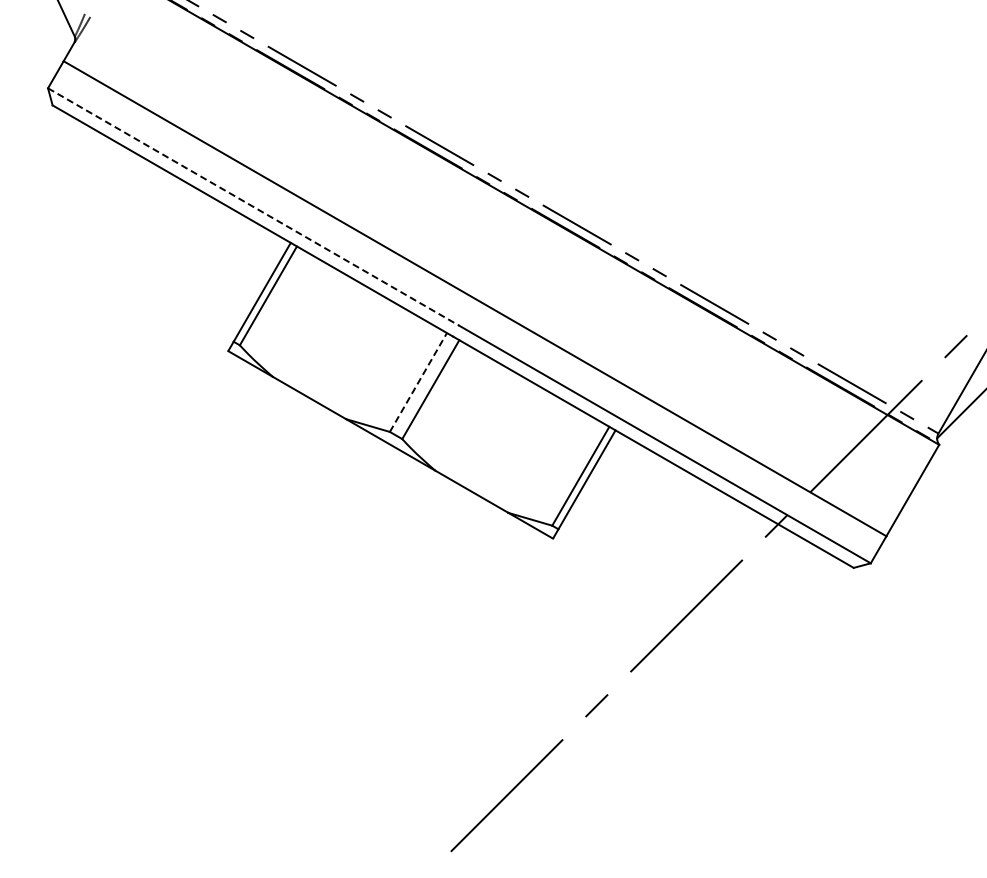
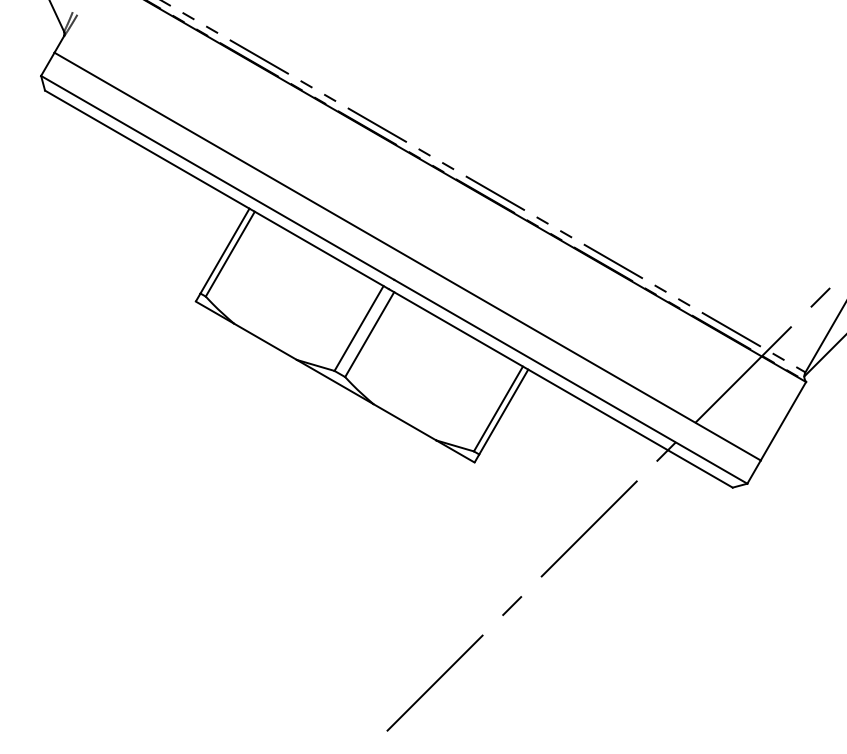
line: (253, 207) -> (217, 178), dashed -> solid
line: (418, 382) -> (359, 328), dashed -> solid

